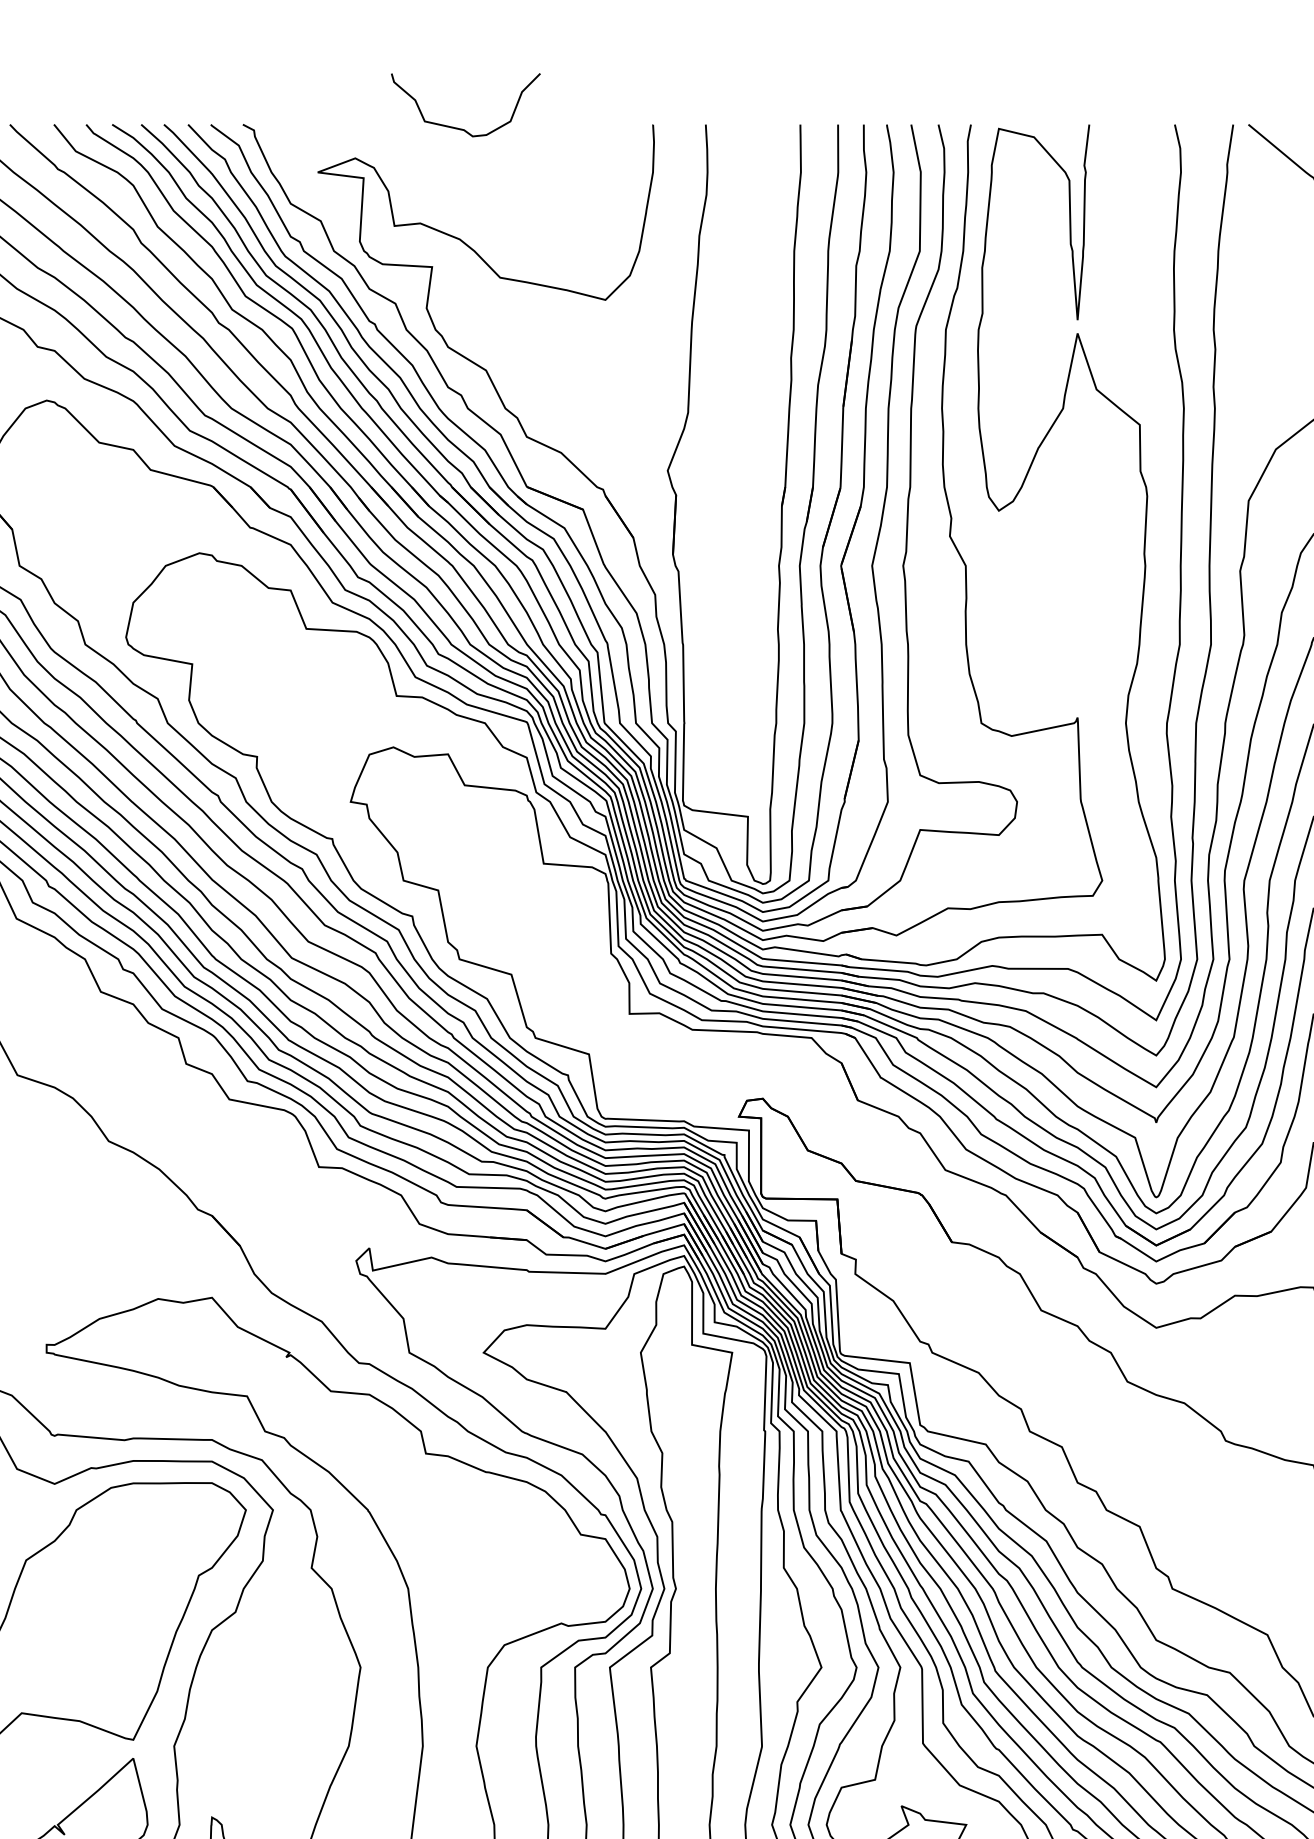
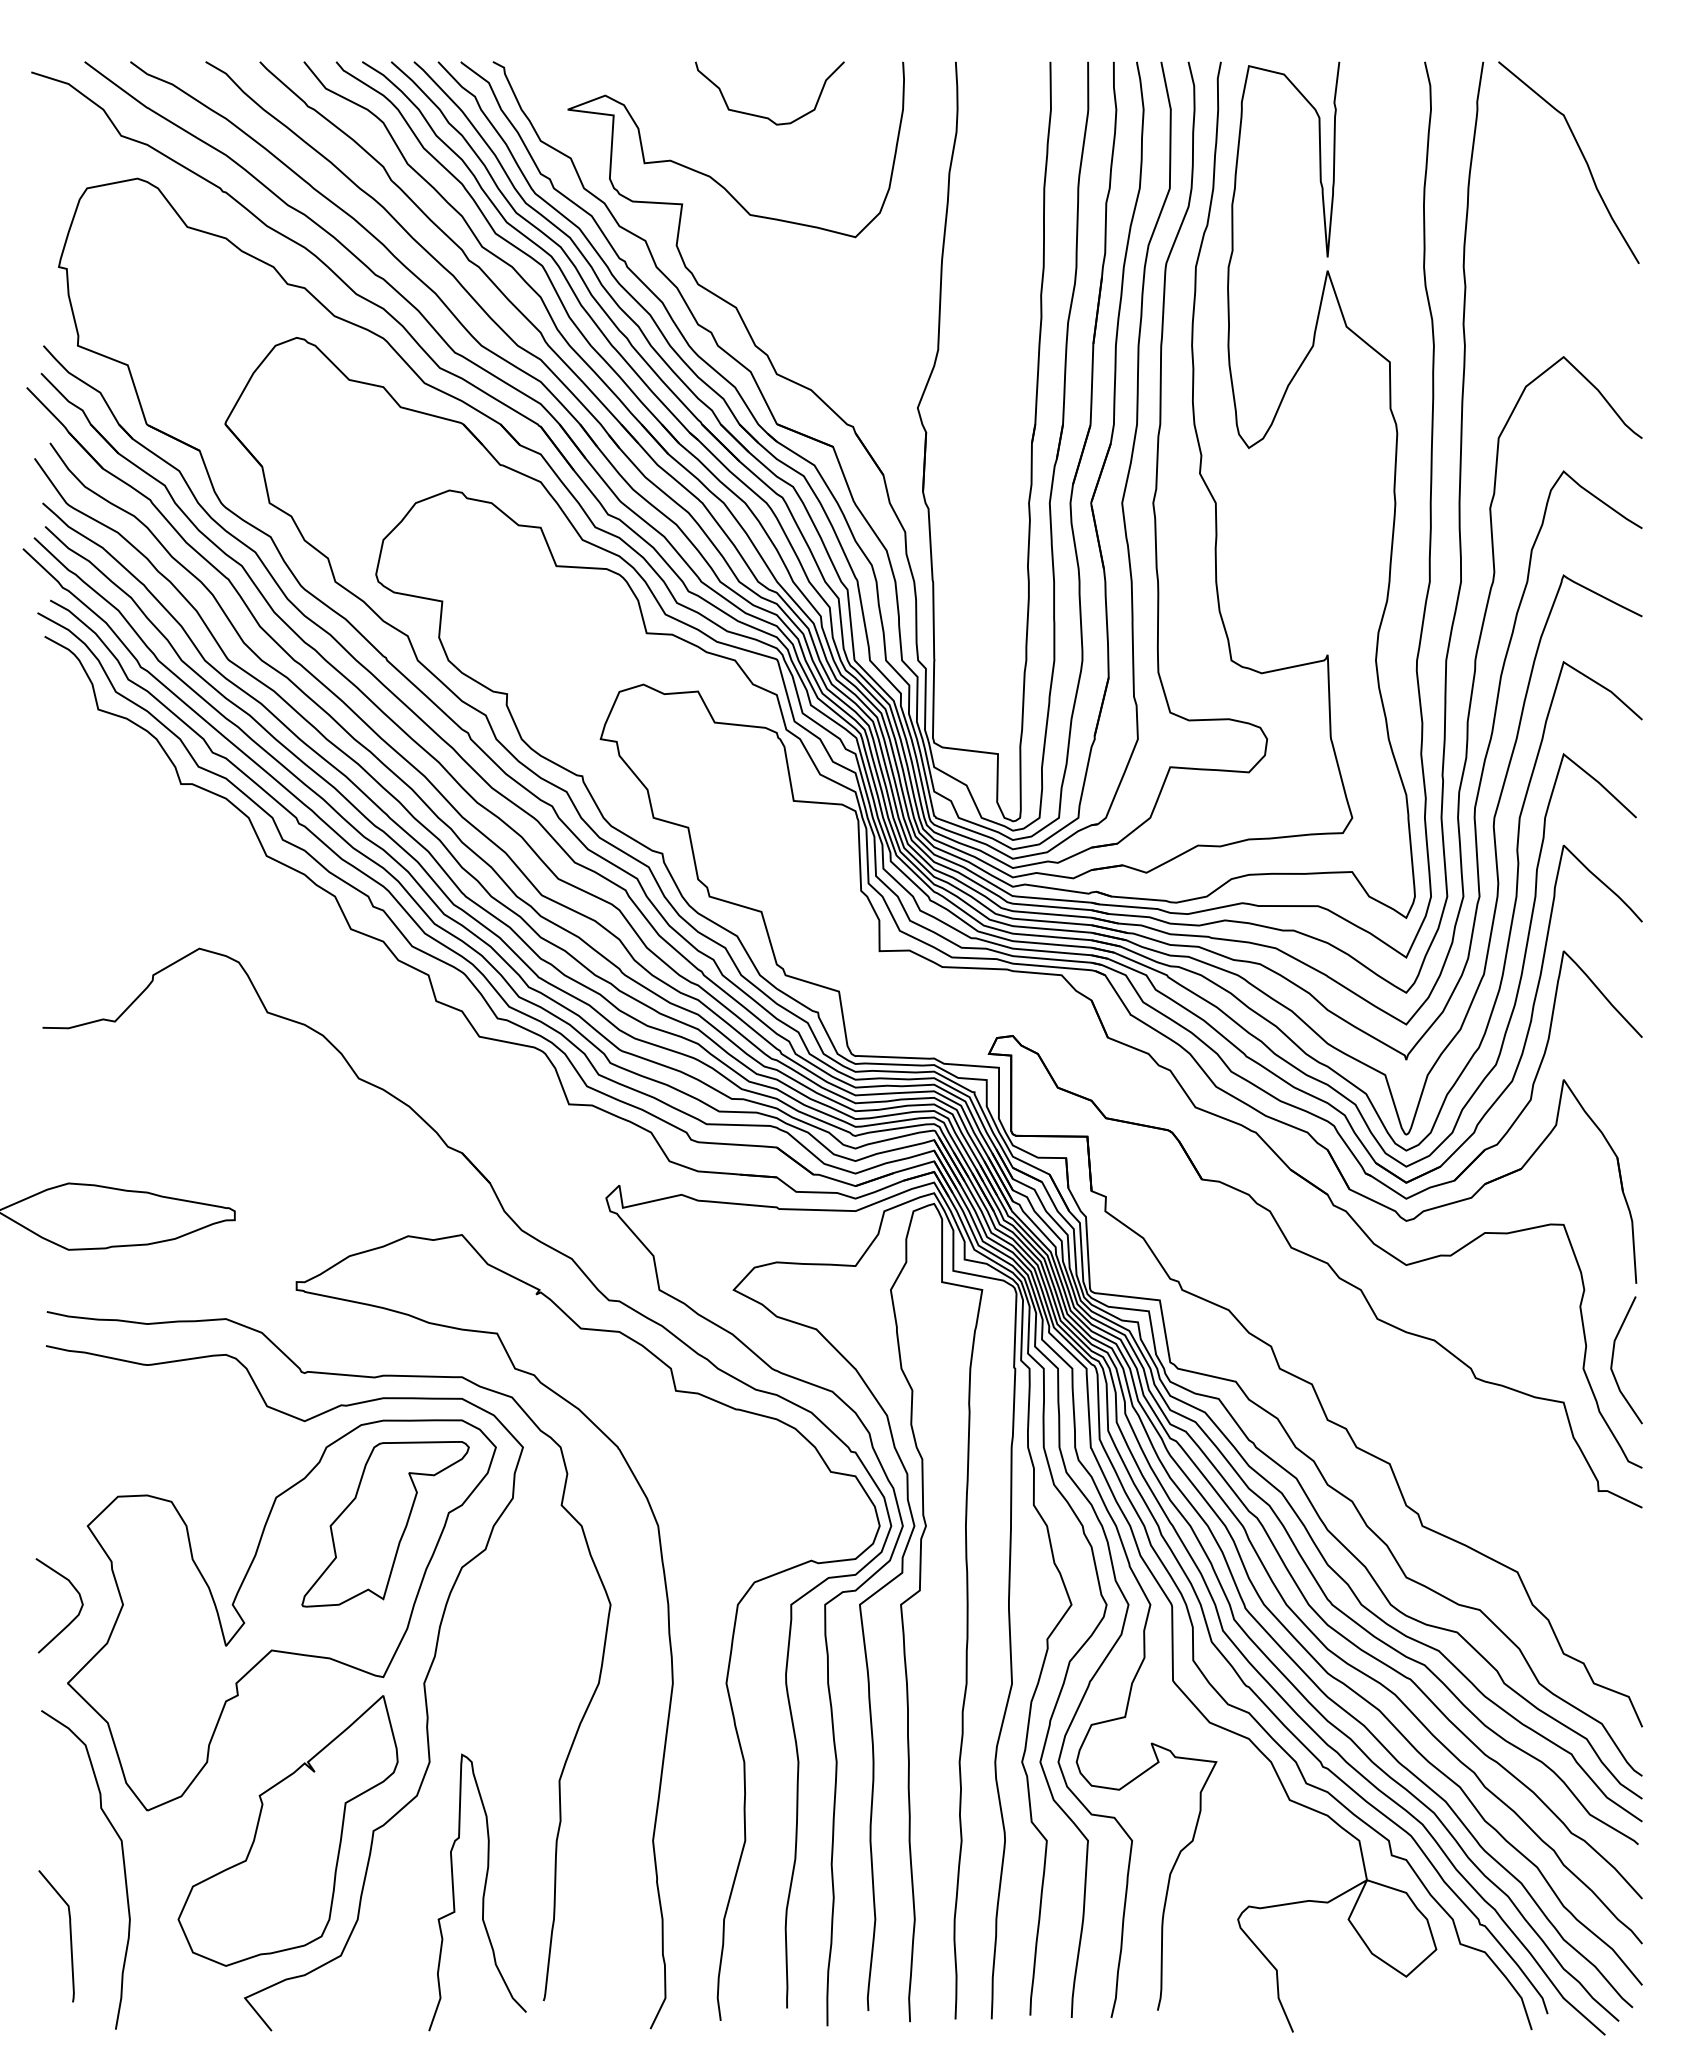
curve: (461, 128) -> (765, 116), moved
part: (135, 1587) -> (385, 1524), added

